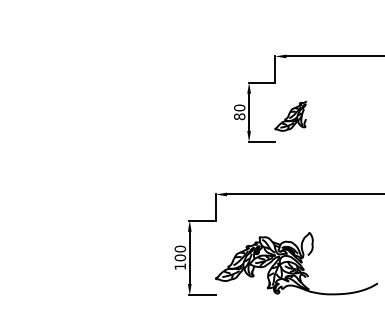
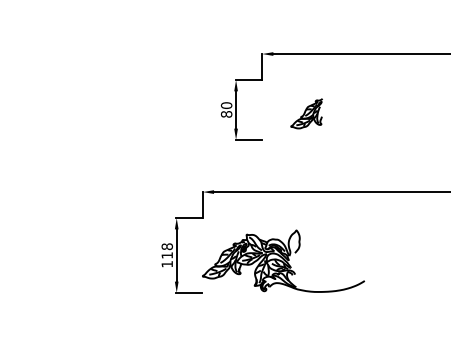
part: (290, 115) -> (306, 113), moved
text: (179, 252) -> (166, 250), 100 -> 118

